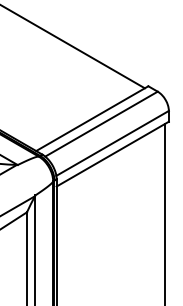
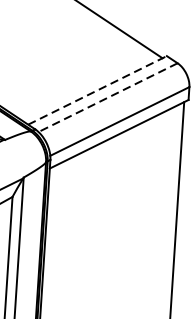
line: (92, 118) -> (97, 90), solid -> dashed
line: (101, 124) -> (108, 98), solid -> dashed

